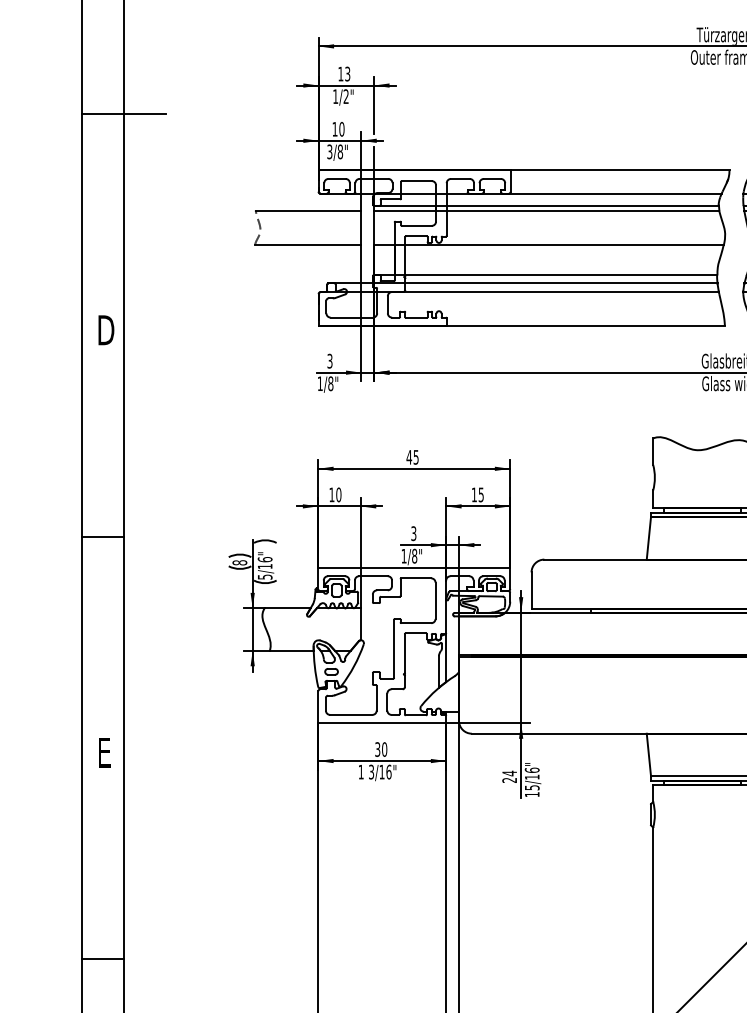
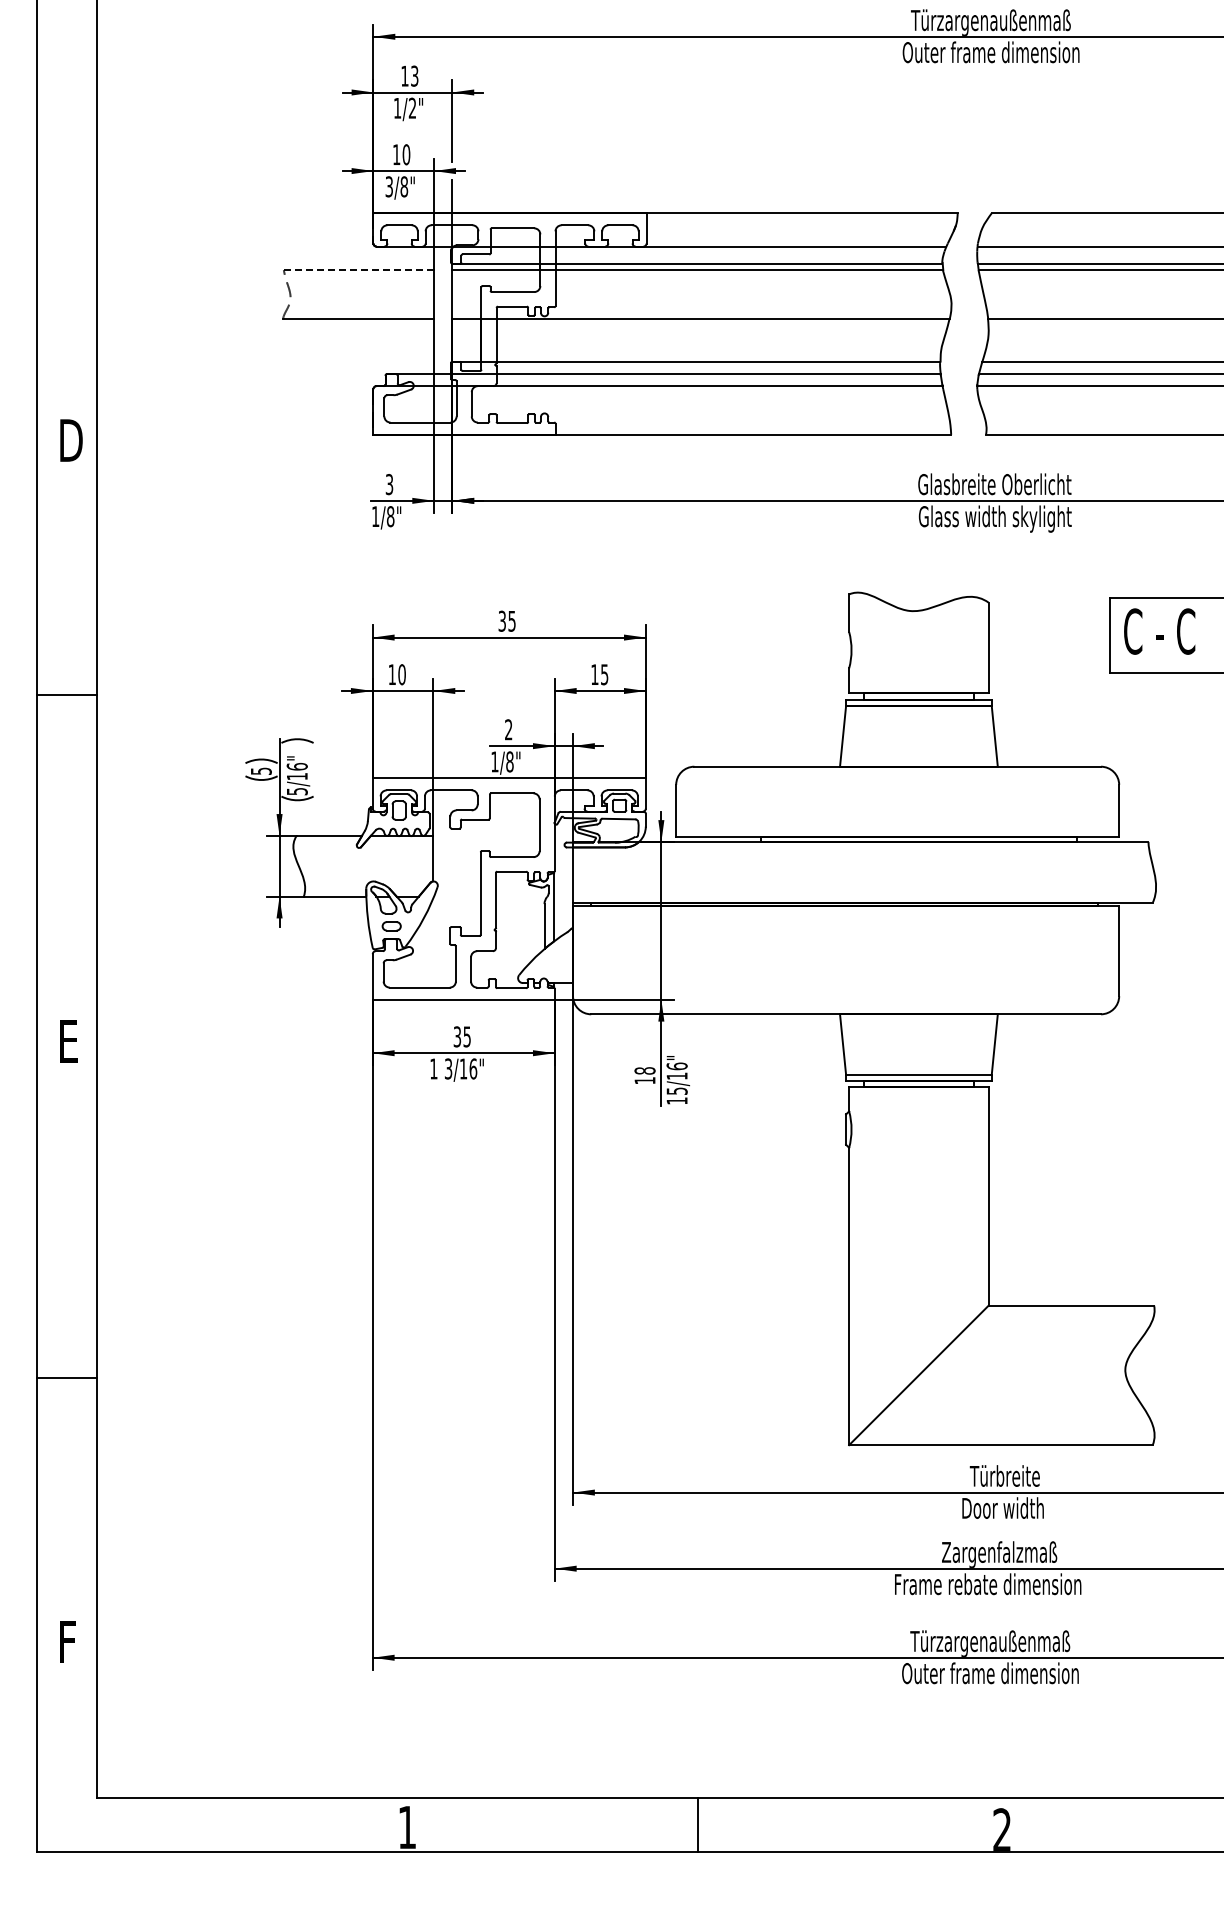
line: (123, 114) -> (96, 133), removed
line: (308, 210) -> (358, 270), solid -> dashed
text: (409, 456) -> (502, 620), 45 -> 35
text: (413, 533) -> (508, 729), 3 -> 2
line: (102, 536) -> (66, 695), moved
text: (239, 562) -> (260, 771), 8 -> 5
text: (384, 749) -> (467, 1036), 30 -> 35
text: (509, 776) -> (644, 1075), 24 -> 18
line: (102, 959) -> (66, 1378), moved

